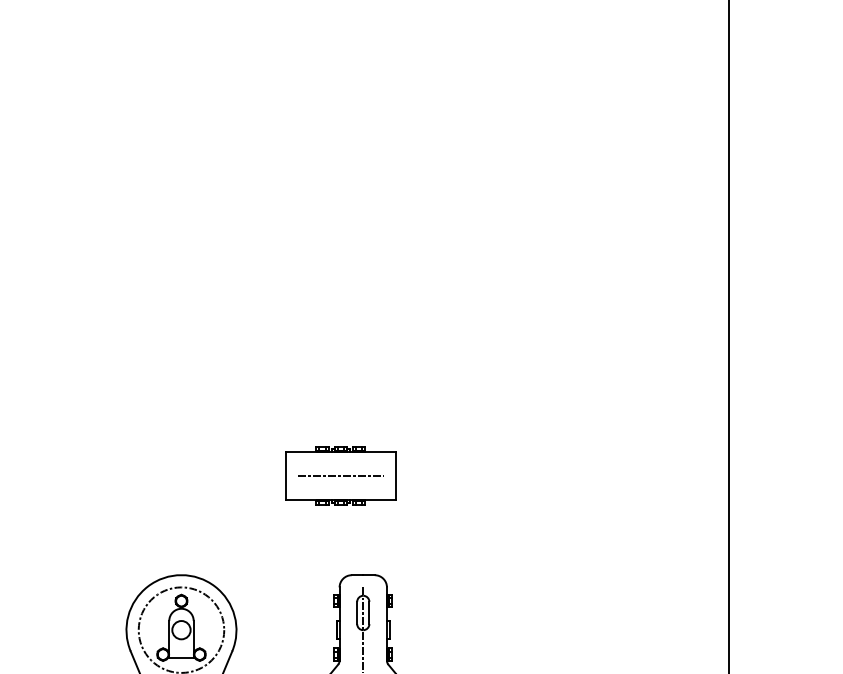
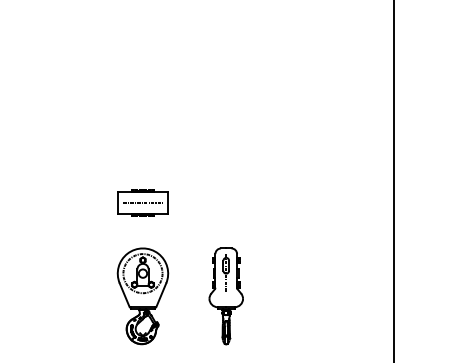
part: (339, 474) -> (142, 202), moved

